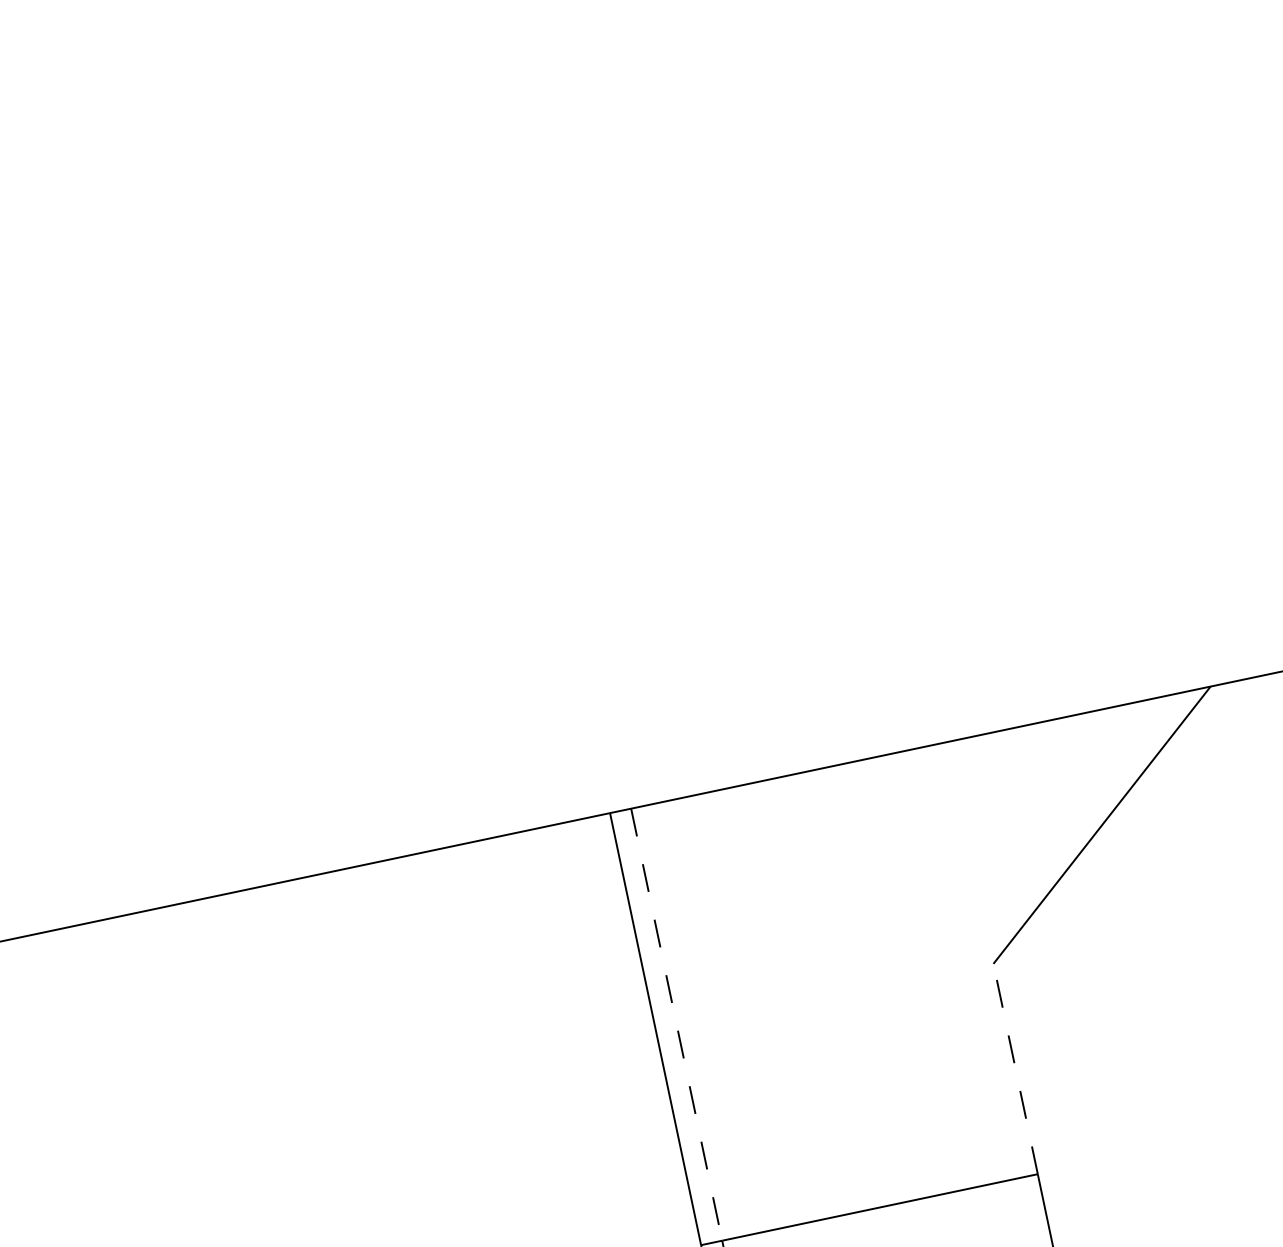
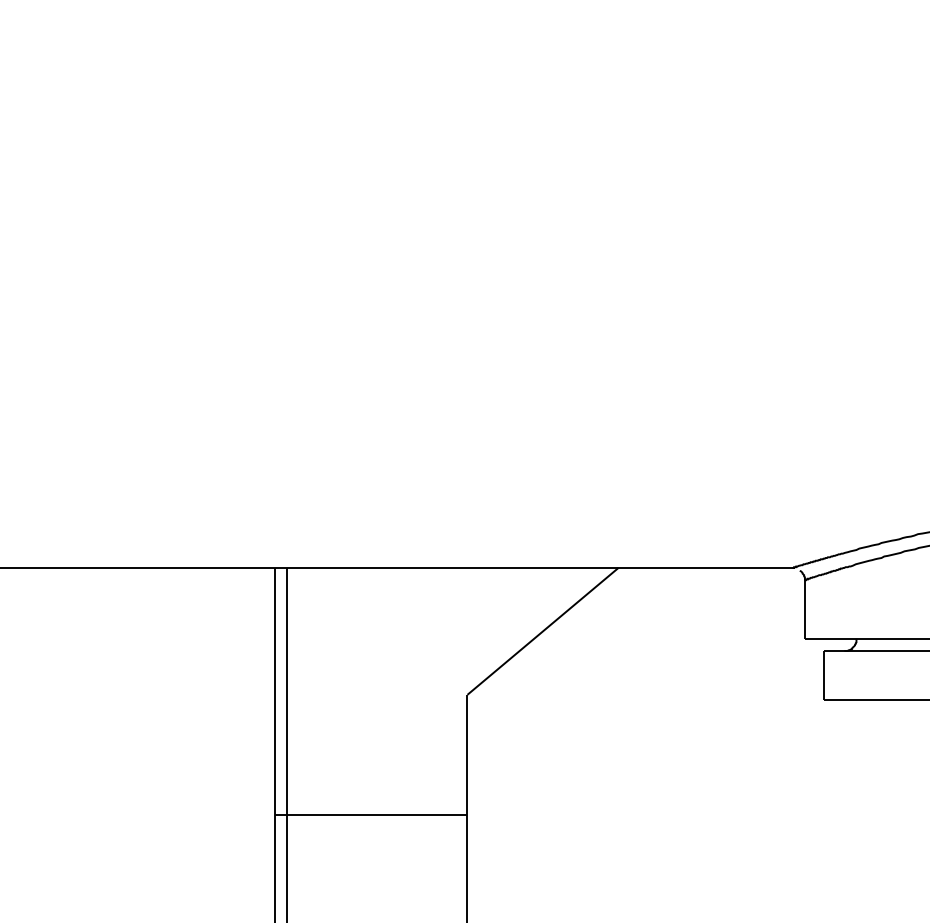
line: (675, 1024) -> (286, 691), dashed -> solid
line: (1015, 1068) -> (467, 754), dashed -> solid

